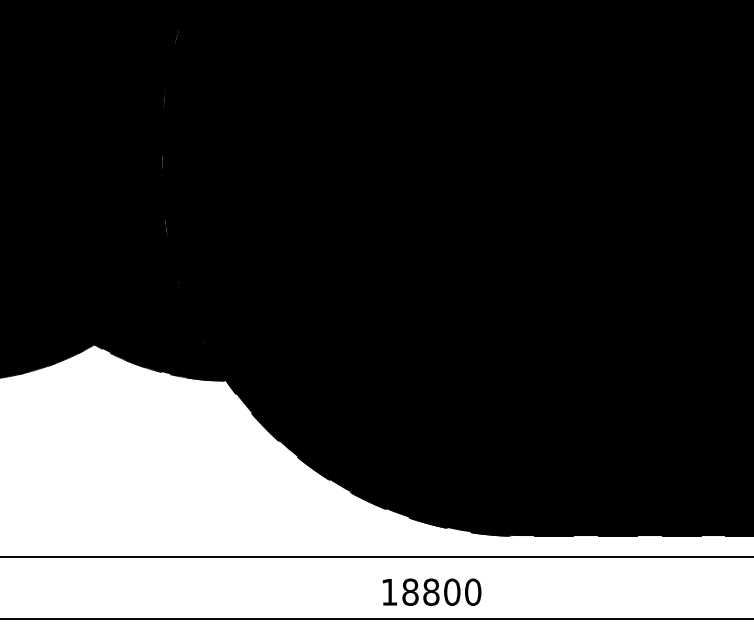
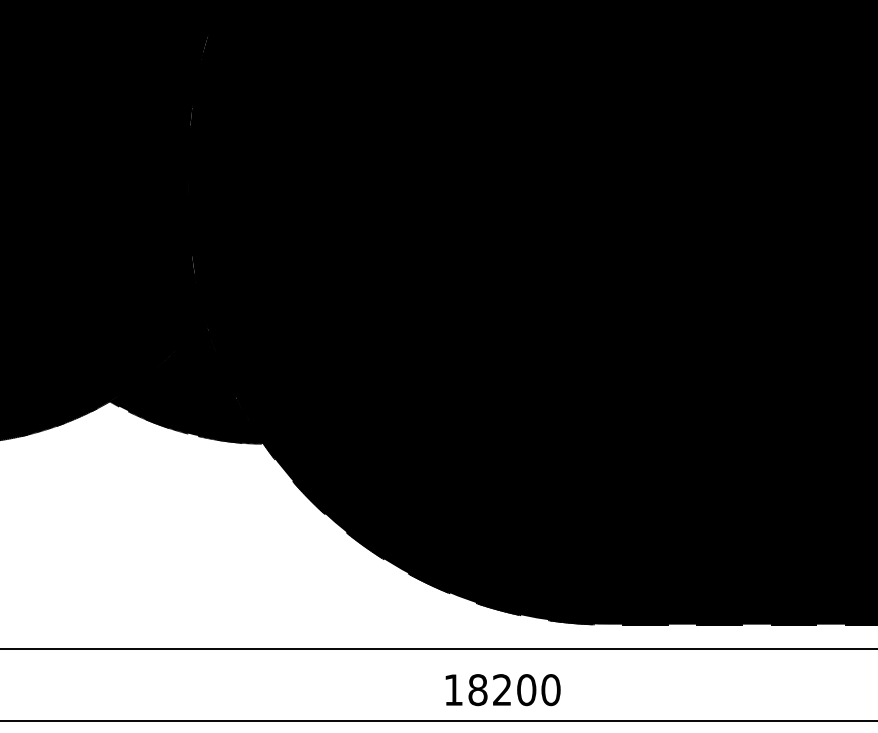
text: (431, 591) -> (502, 689), 18800 -> 18200

